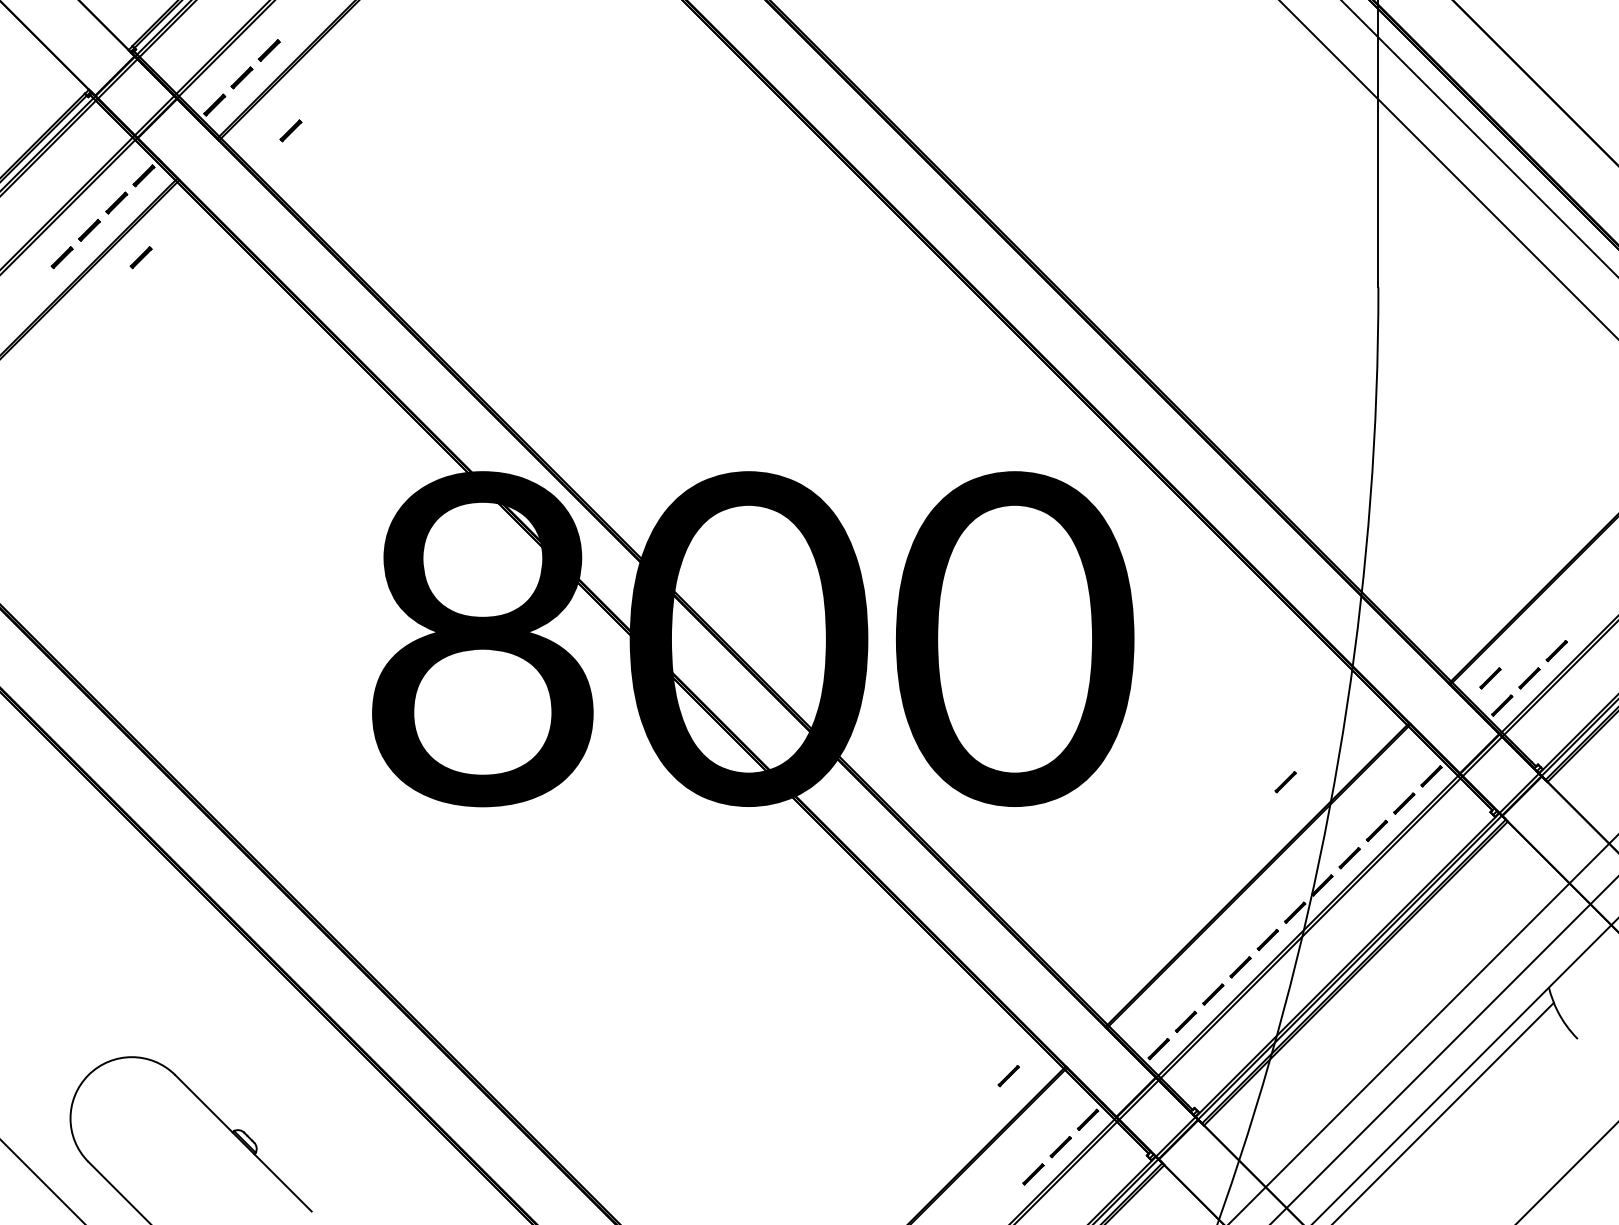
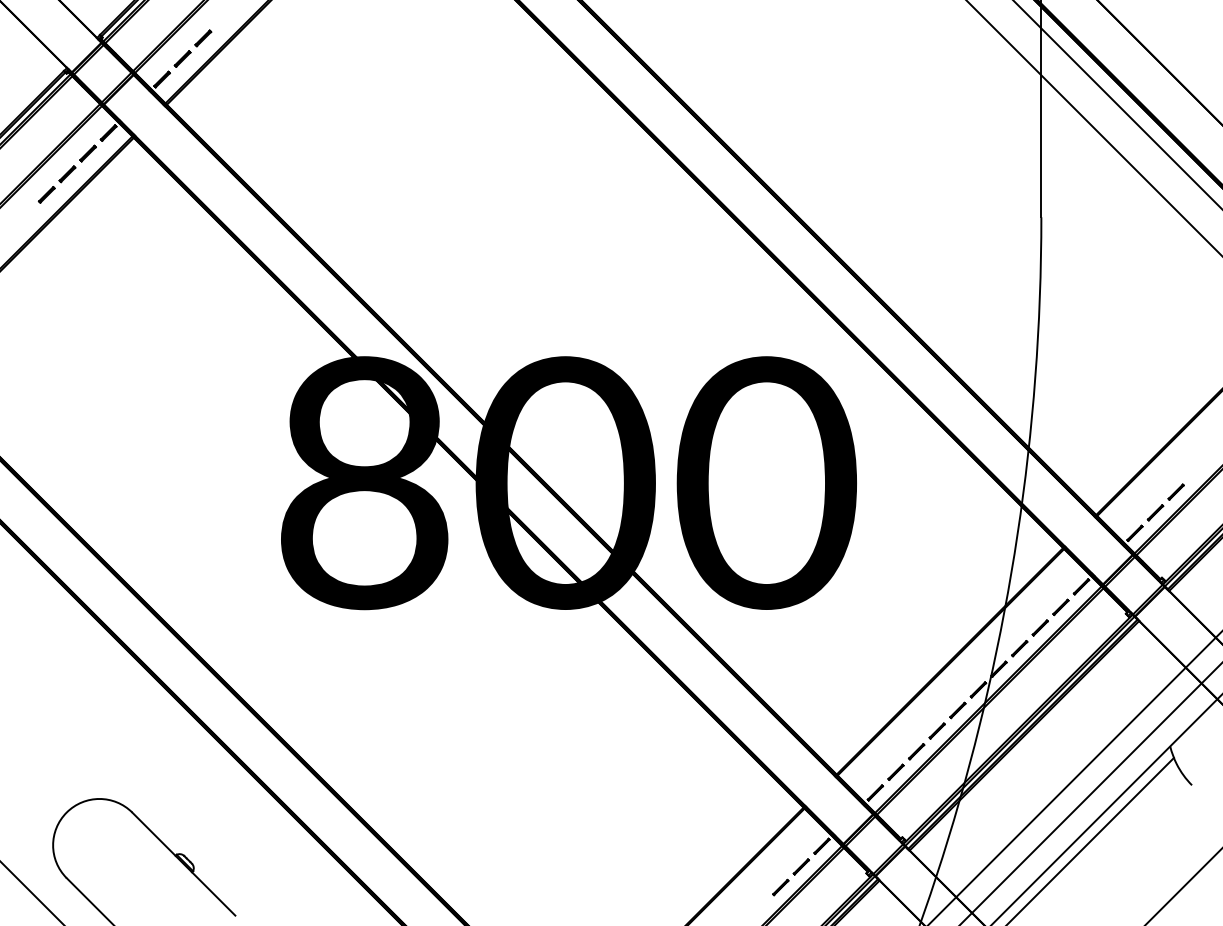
line: (290, 130) -> (219, 98), removed
line: (140, 257) -> (106, 194), removed
line: (1490, 678) -> (1126, 512), removed
line: (1285, 782) -> (971, 591), removed
line: (1008, 1076) -> (761, 813), removed

